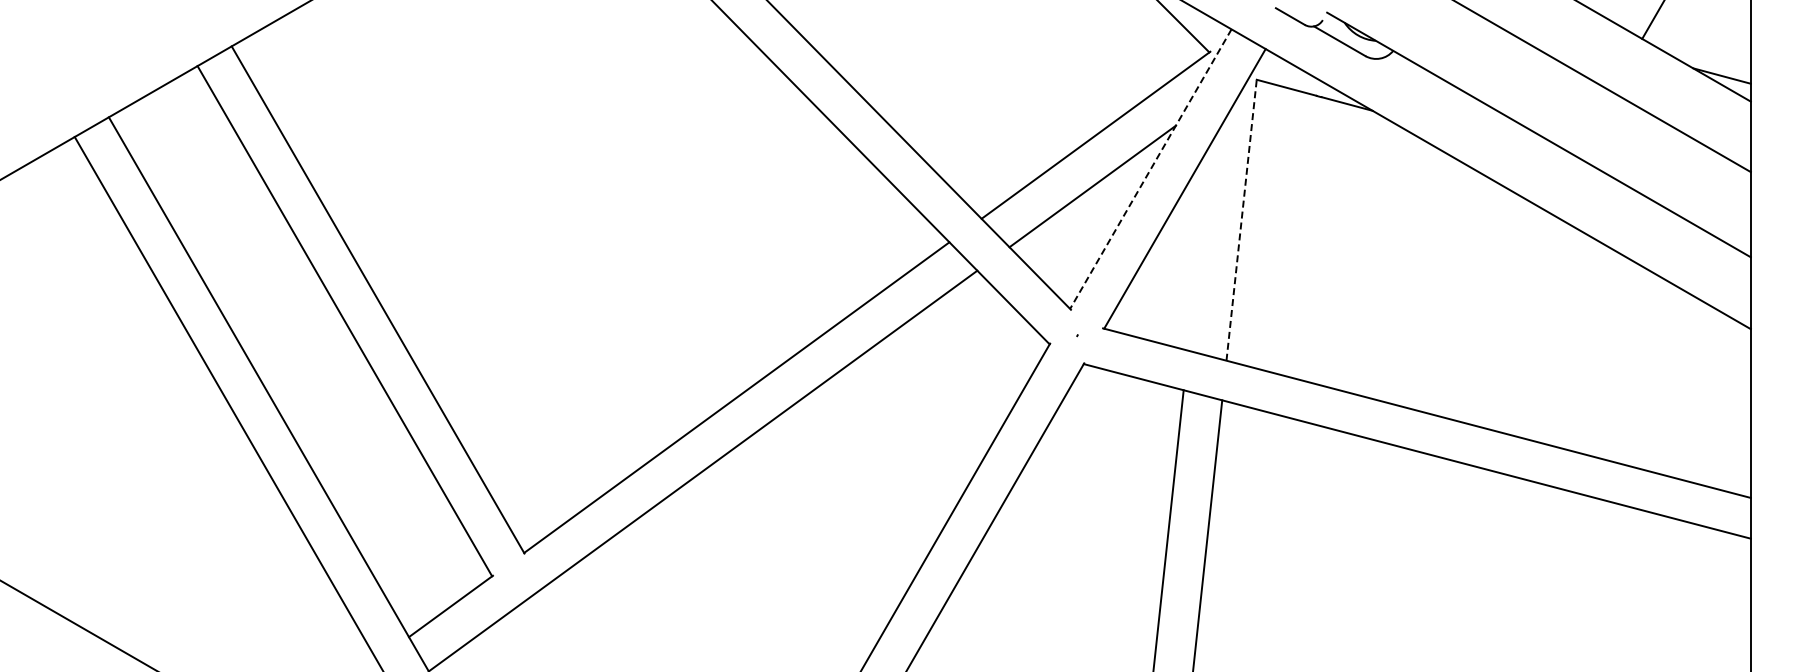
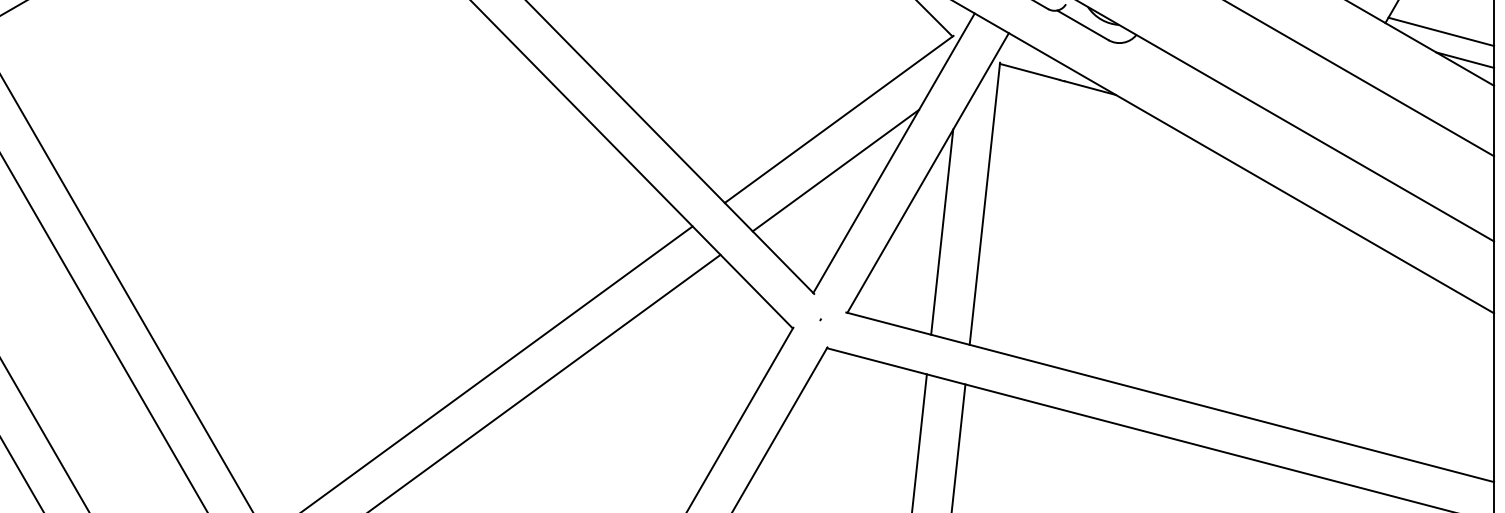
line: (1697, 47) -> (1440, 31), added
line: (1150, 169) -> (893, 153), dashed -> solid
line: (1241, 219) -> (984, 203), dashed -> solid
line: (1198, 247) -> (941, 231), added

